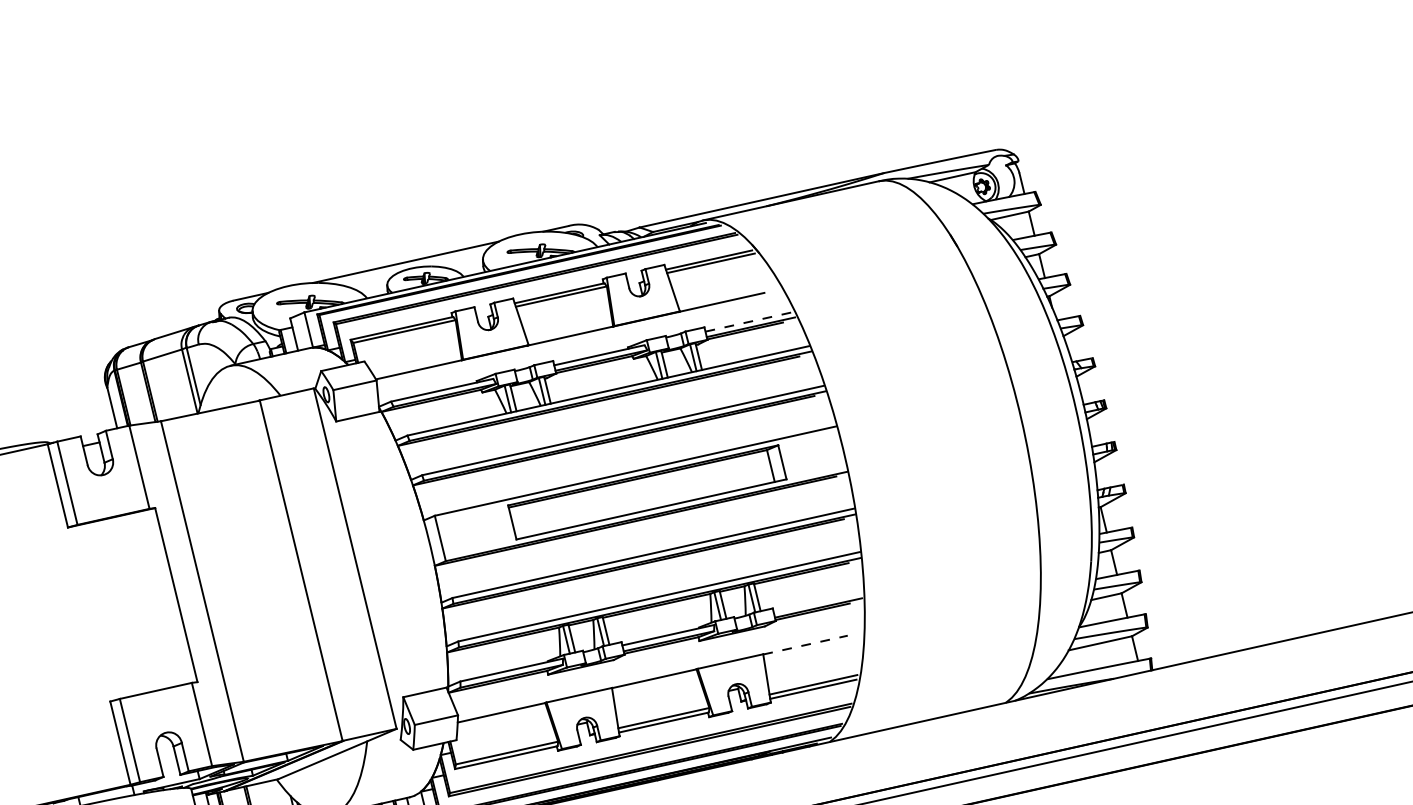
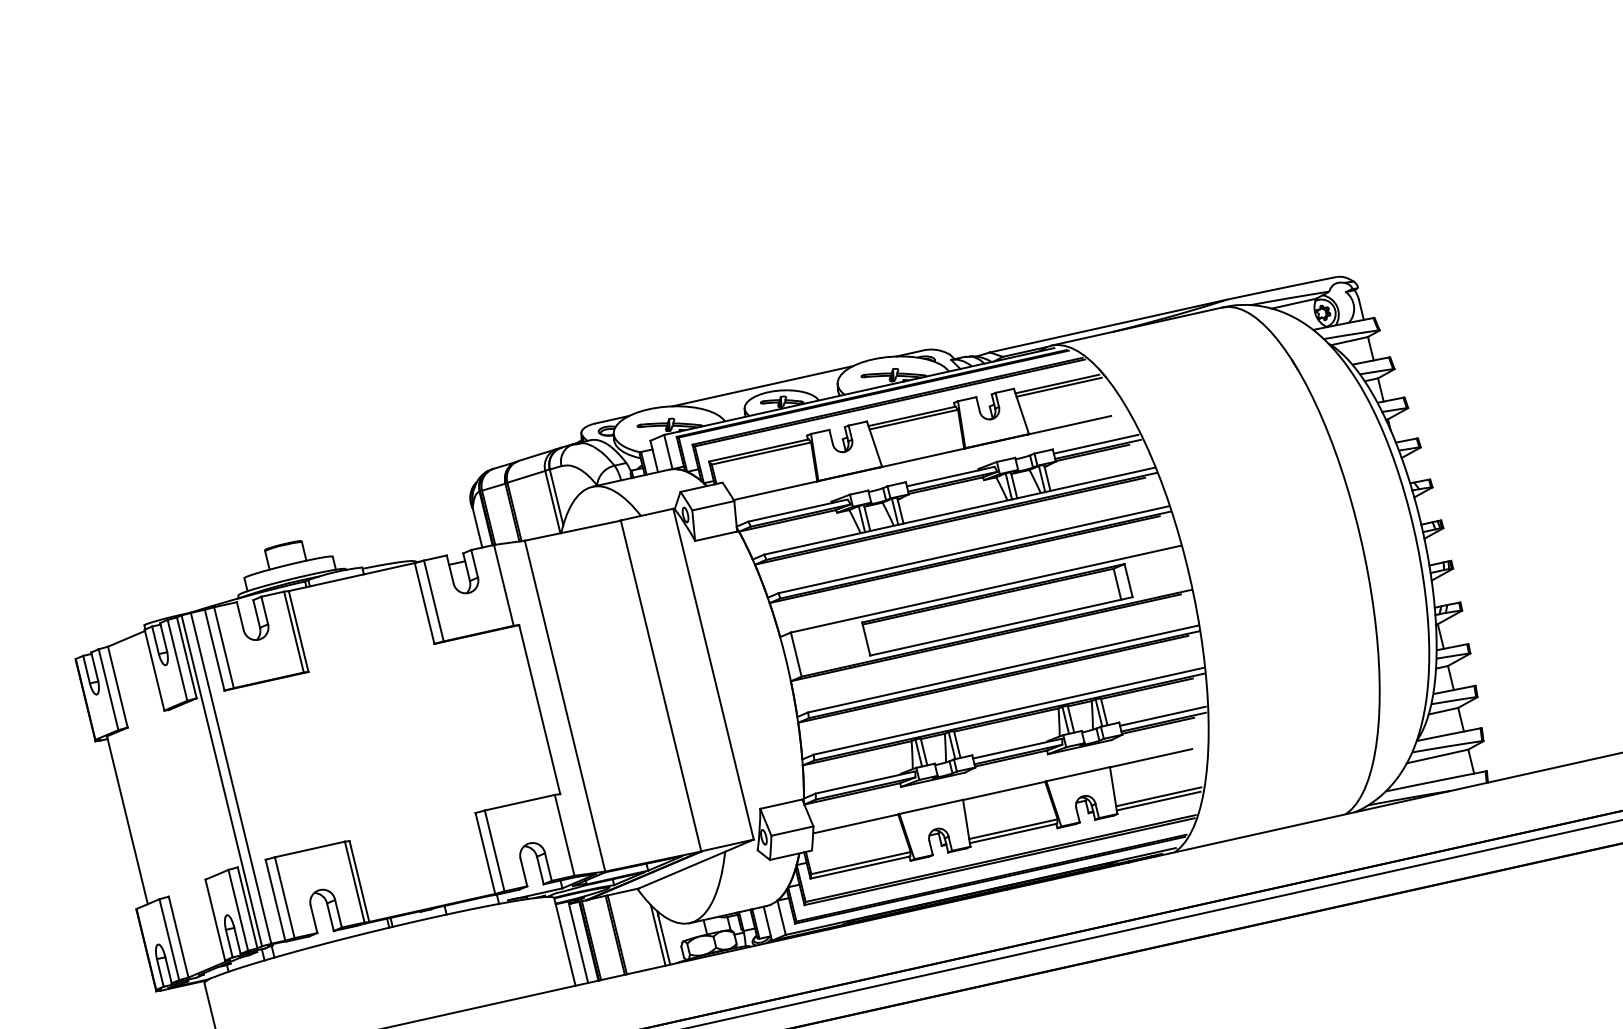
line: (749, 322) -> (1096, 444), dashed -> solid
line: (817, 601) -> (1162, 715), added
line: (805, 645) -> (1151, 758), dashed -> solid

